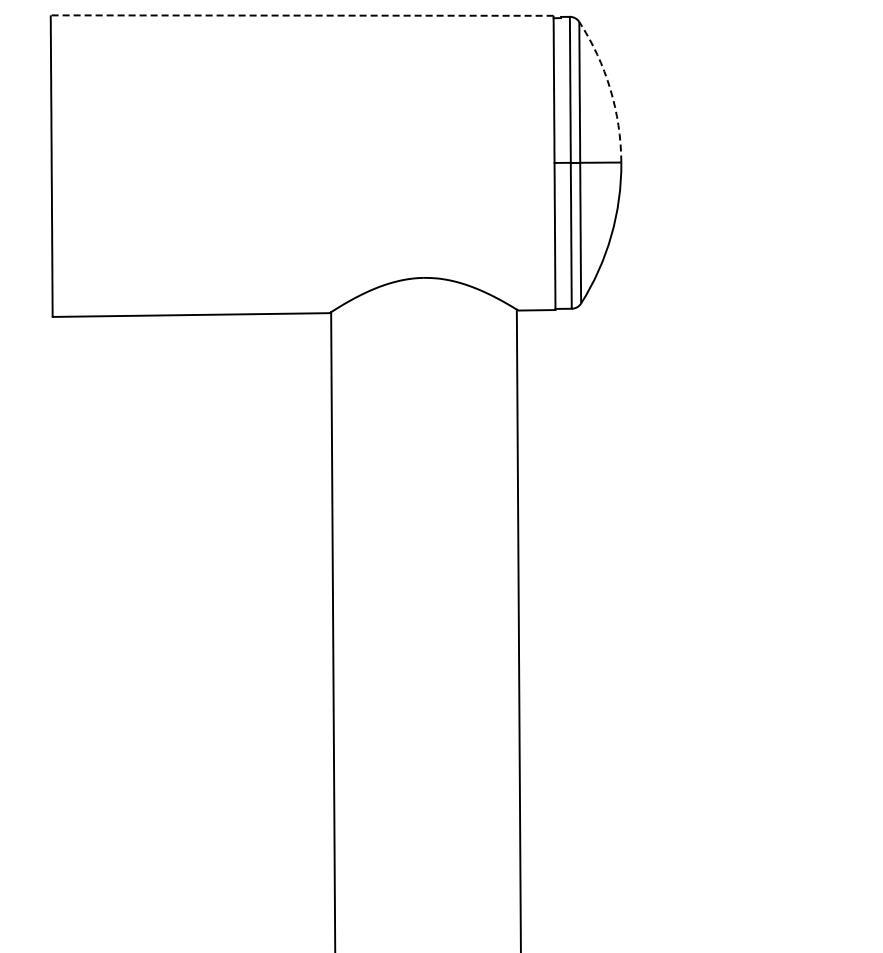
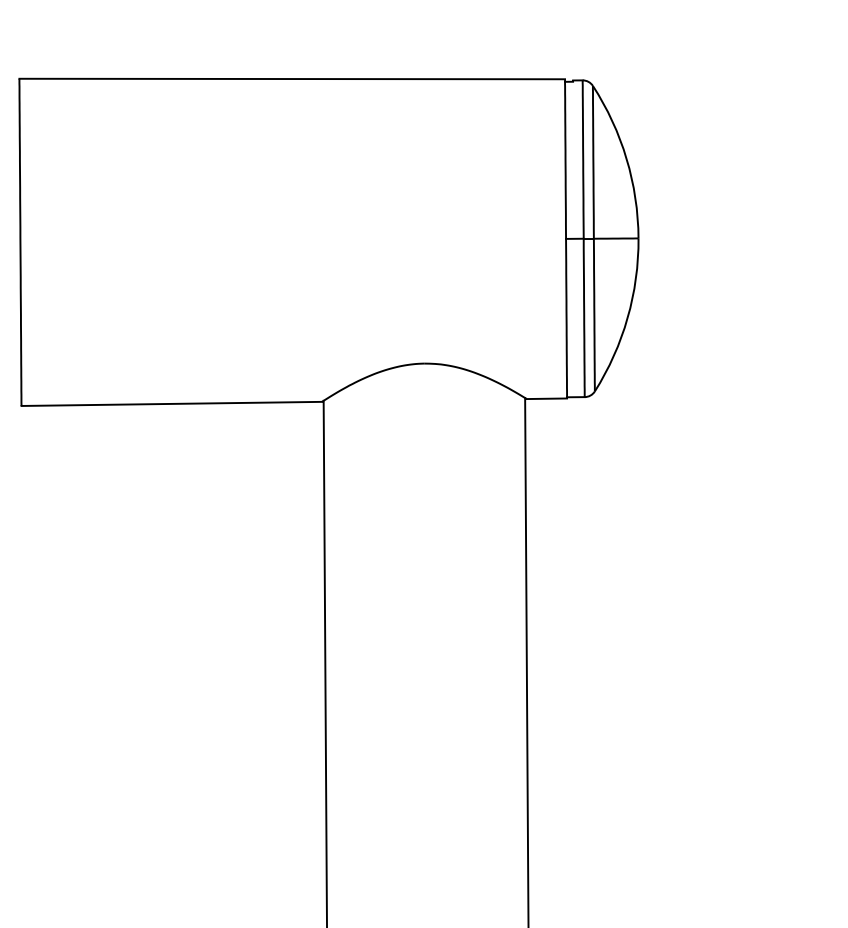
line: (301, 15) -> (291, 78), dashed -> solid
arc: (610, 89) -> (626, 159), dashed -> solid

